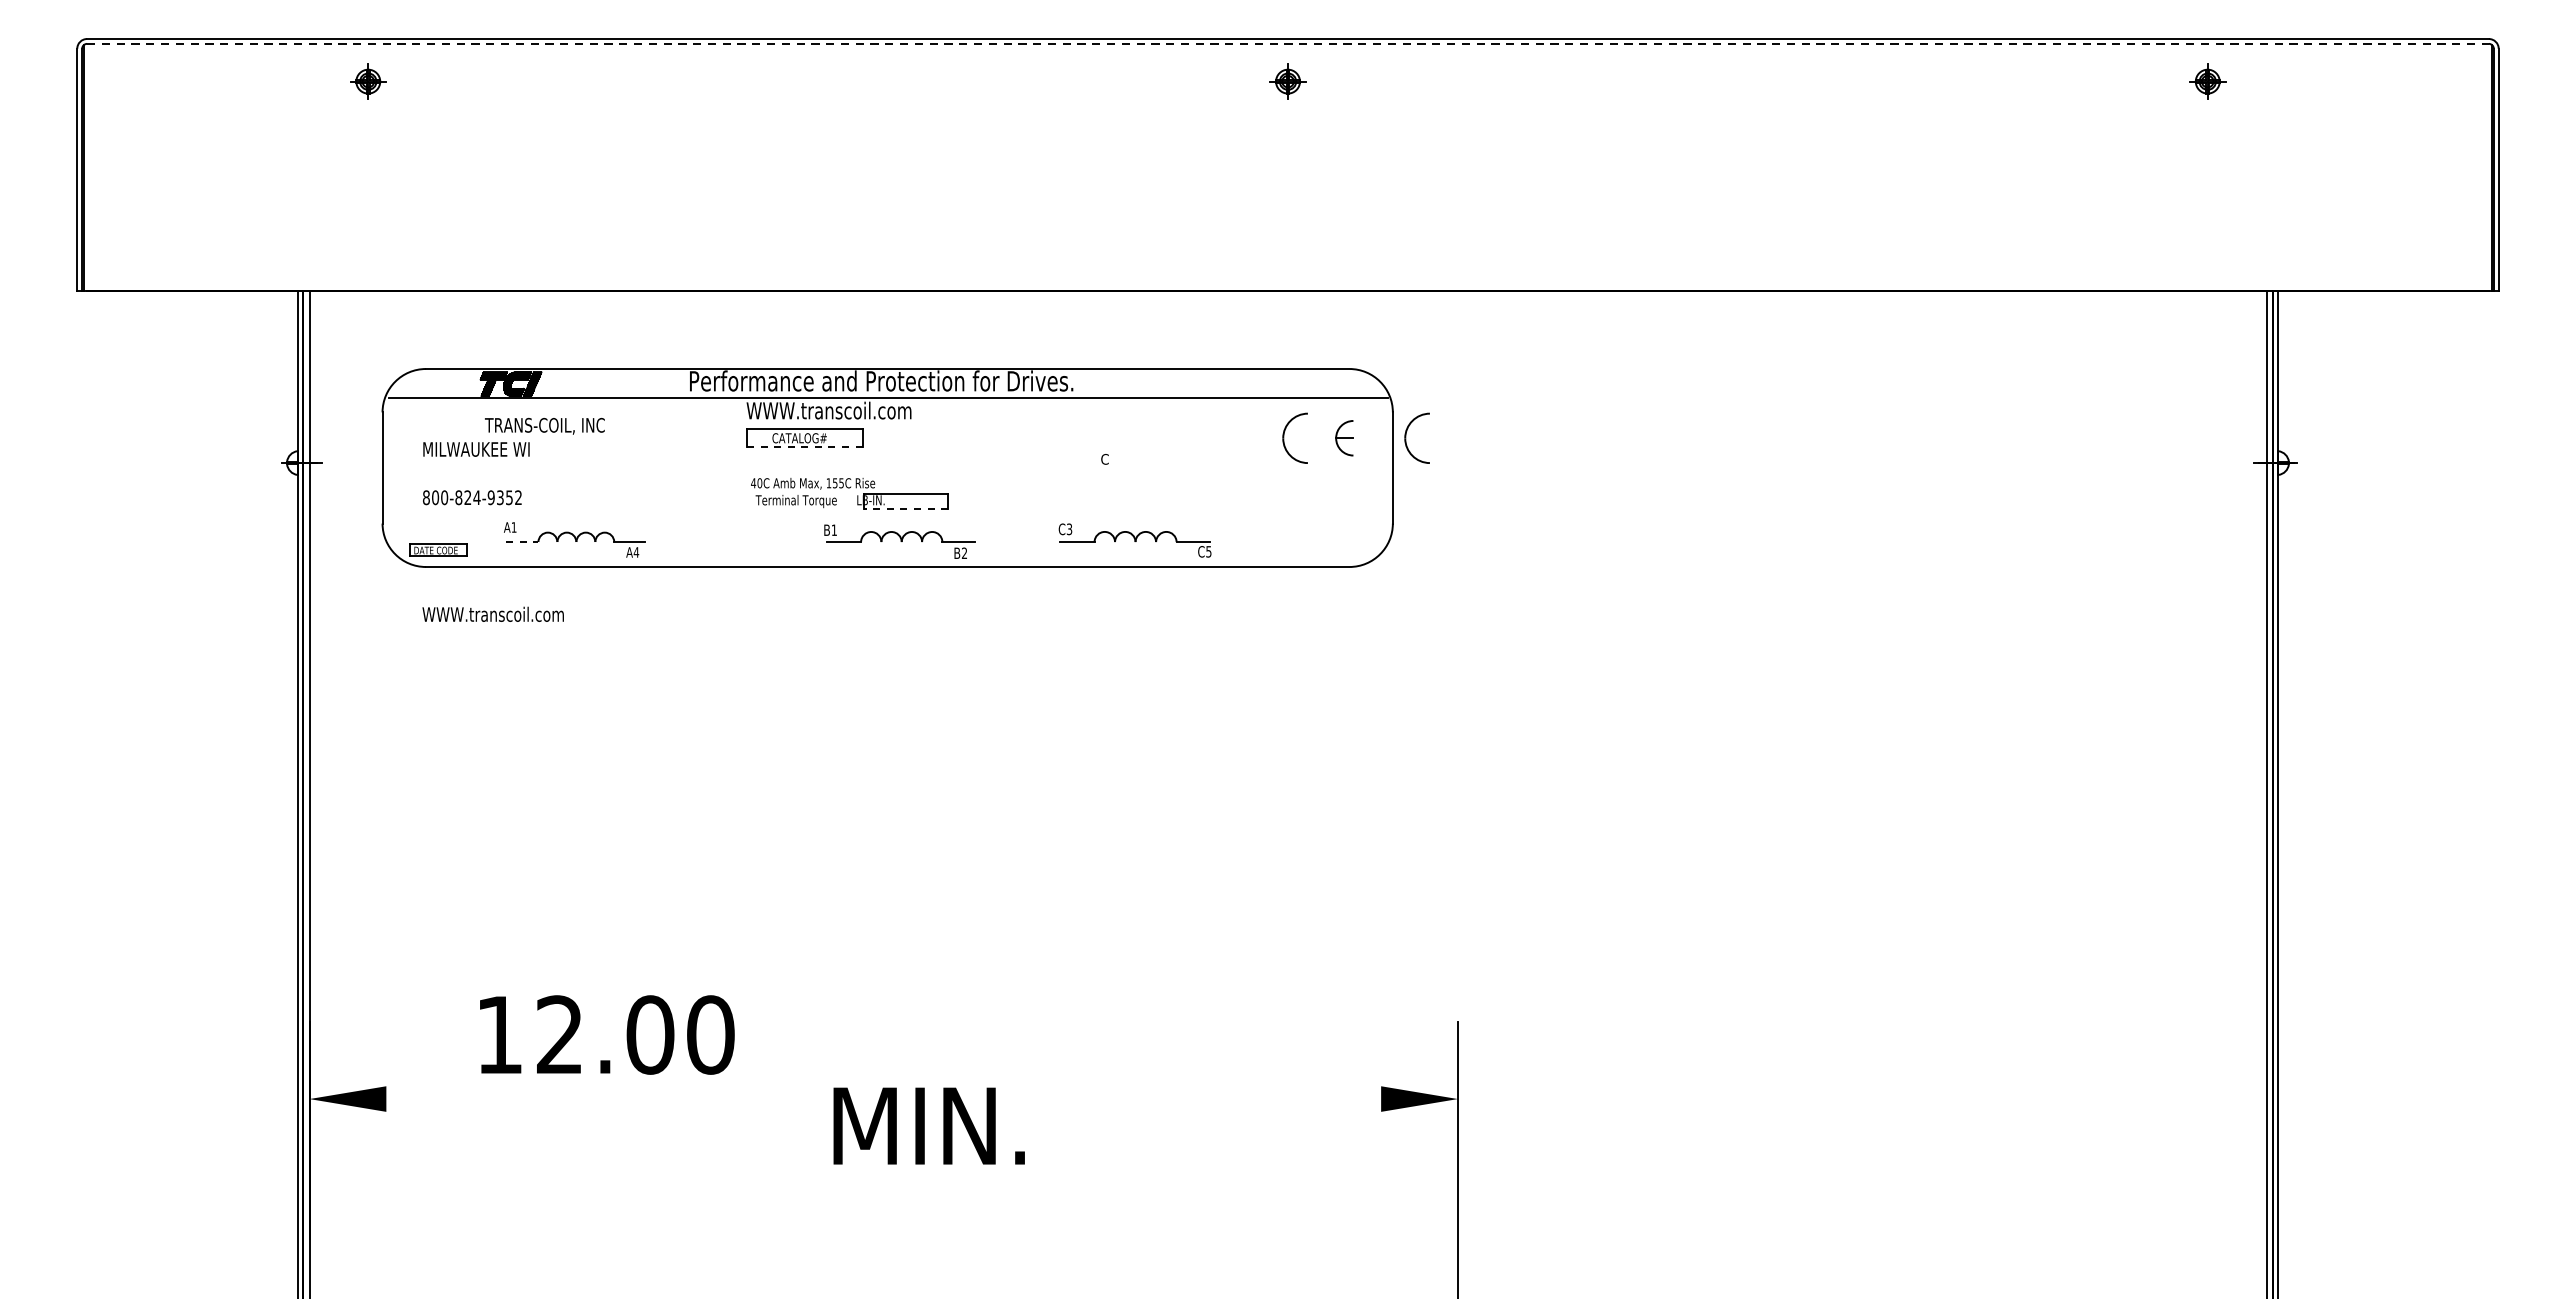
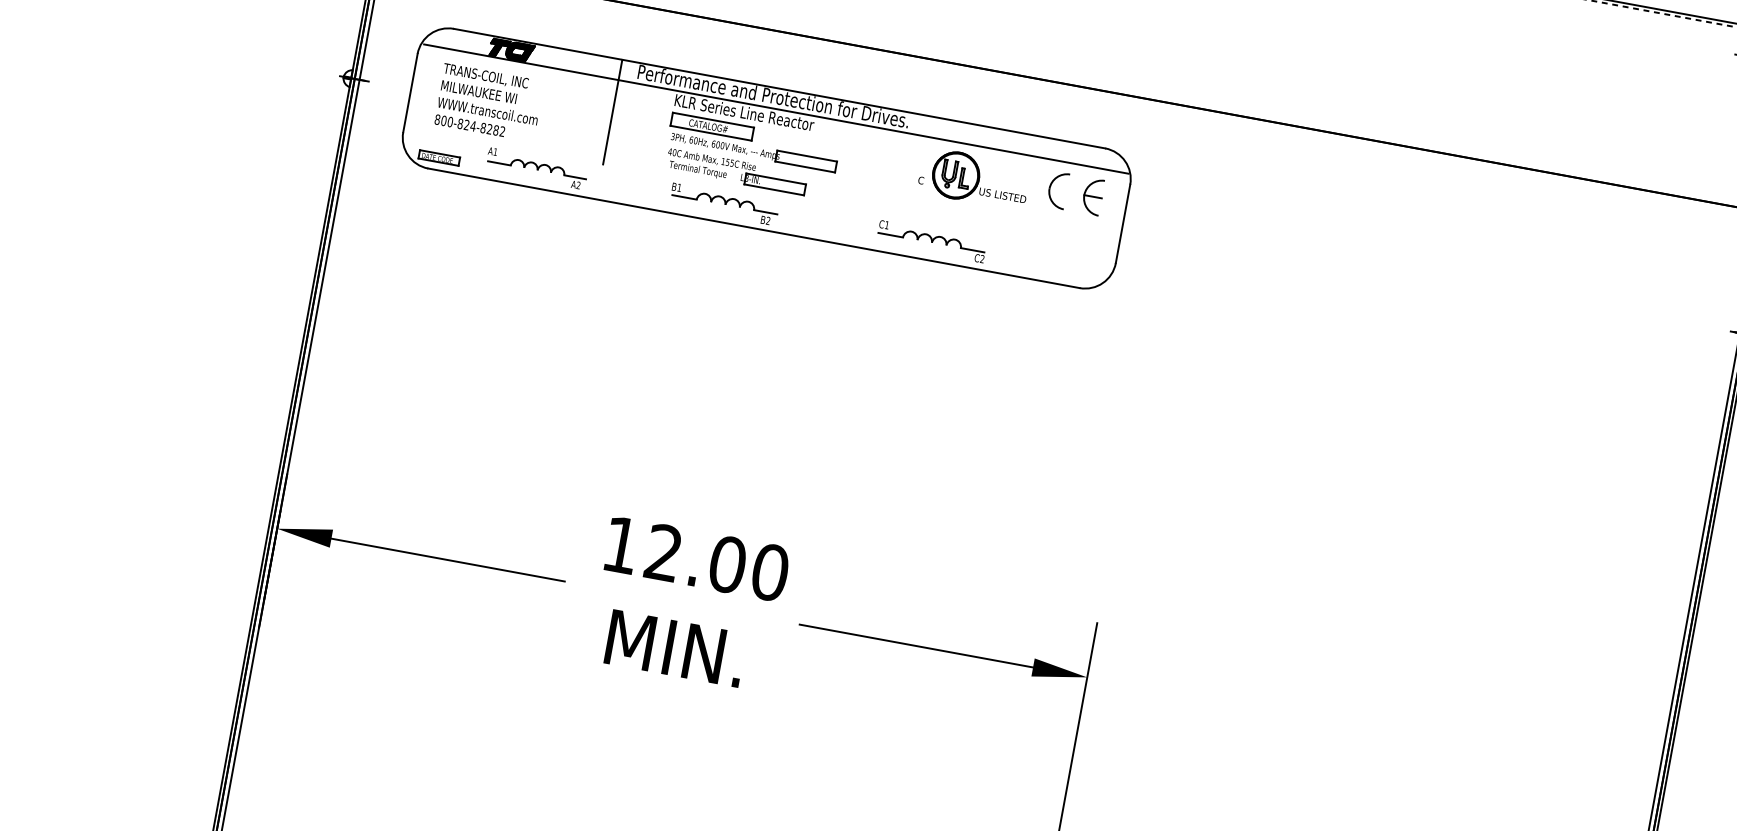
text: (845, 410) -> (744, 112), WWW.transcoil.com -> KLR Series Line Reactor
text: (544, 425) -> (485, 75), moved
part: (1344, 437) -> (1092, 196), size x1.43
part: (1406, 437) -> (1136, 204), removed
line: (664, 443) -> (612, 112), added
part: (1185, 443) -> (979, 179), added
line: (805, 447) -> (711, 133), dashed -> solid
part: (868, 462) -> (753, 152), added
text: (499, 497) -> (489, 129), 800-824-9352 -> 800-824-8282
line: (905, 509) -> (773, 190), dashed -> solid
text: (1069, 529) -> (887, 225), C3 -> C1
part: (899, 541) -> (723, 204), moved
line: (522, 542) -> (499, 163), dashed -> solid
text: (1208, 551) -> (982, 258), C5 -> C2
text: (636, 552) -> (578, 185), A4 -> A2
text: (492, 613) -> (487, 110), moved
text: (607, 1034) -> (697, 558), moved
line: (551, 1099) -> (447, 560), added
line: (1215, 1099) -> (916, 646), added
text: (928, 1125) -> (675, 648), moved

